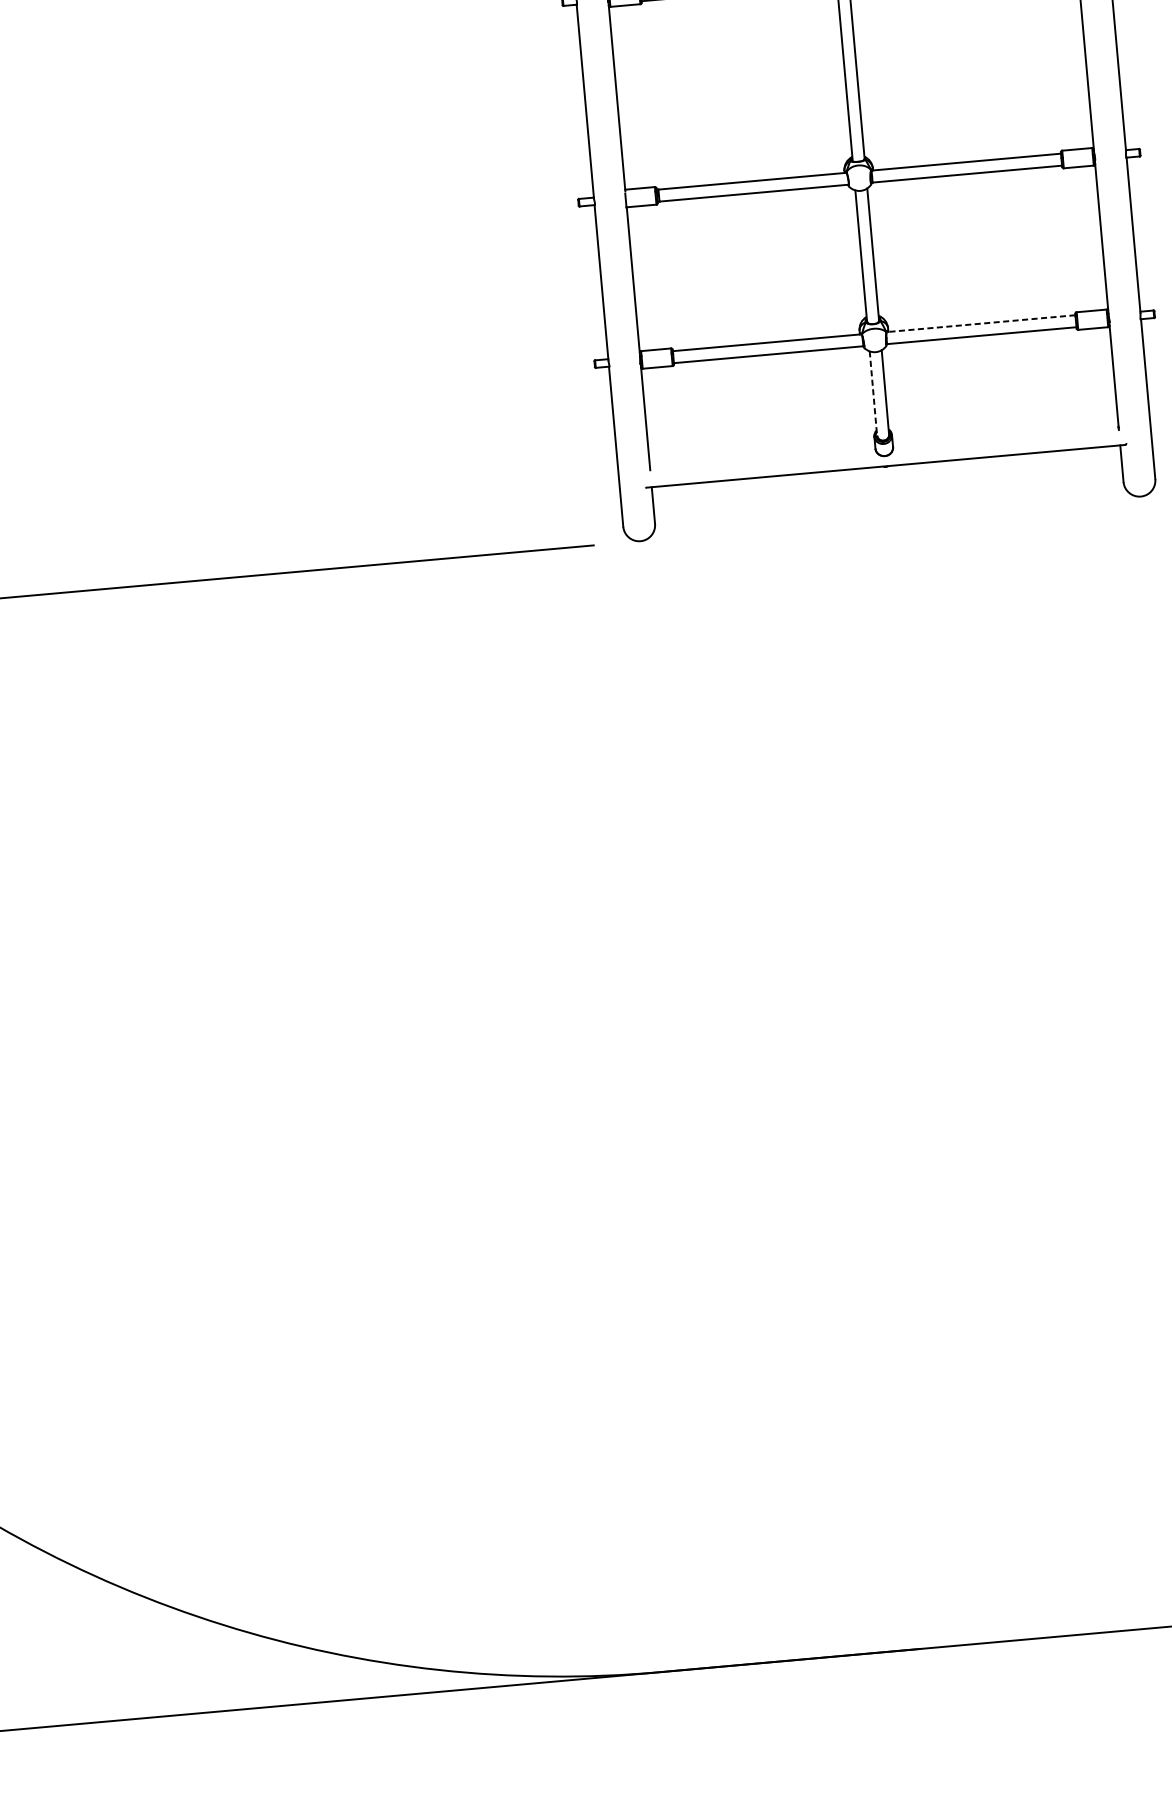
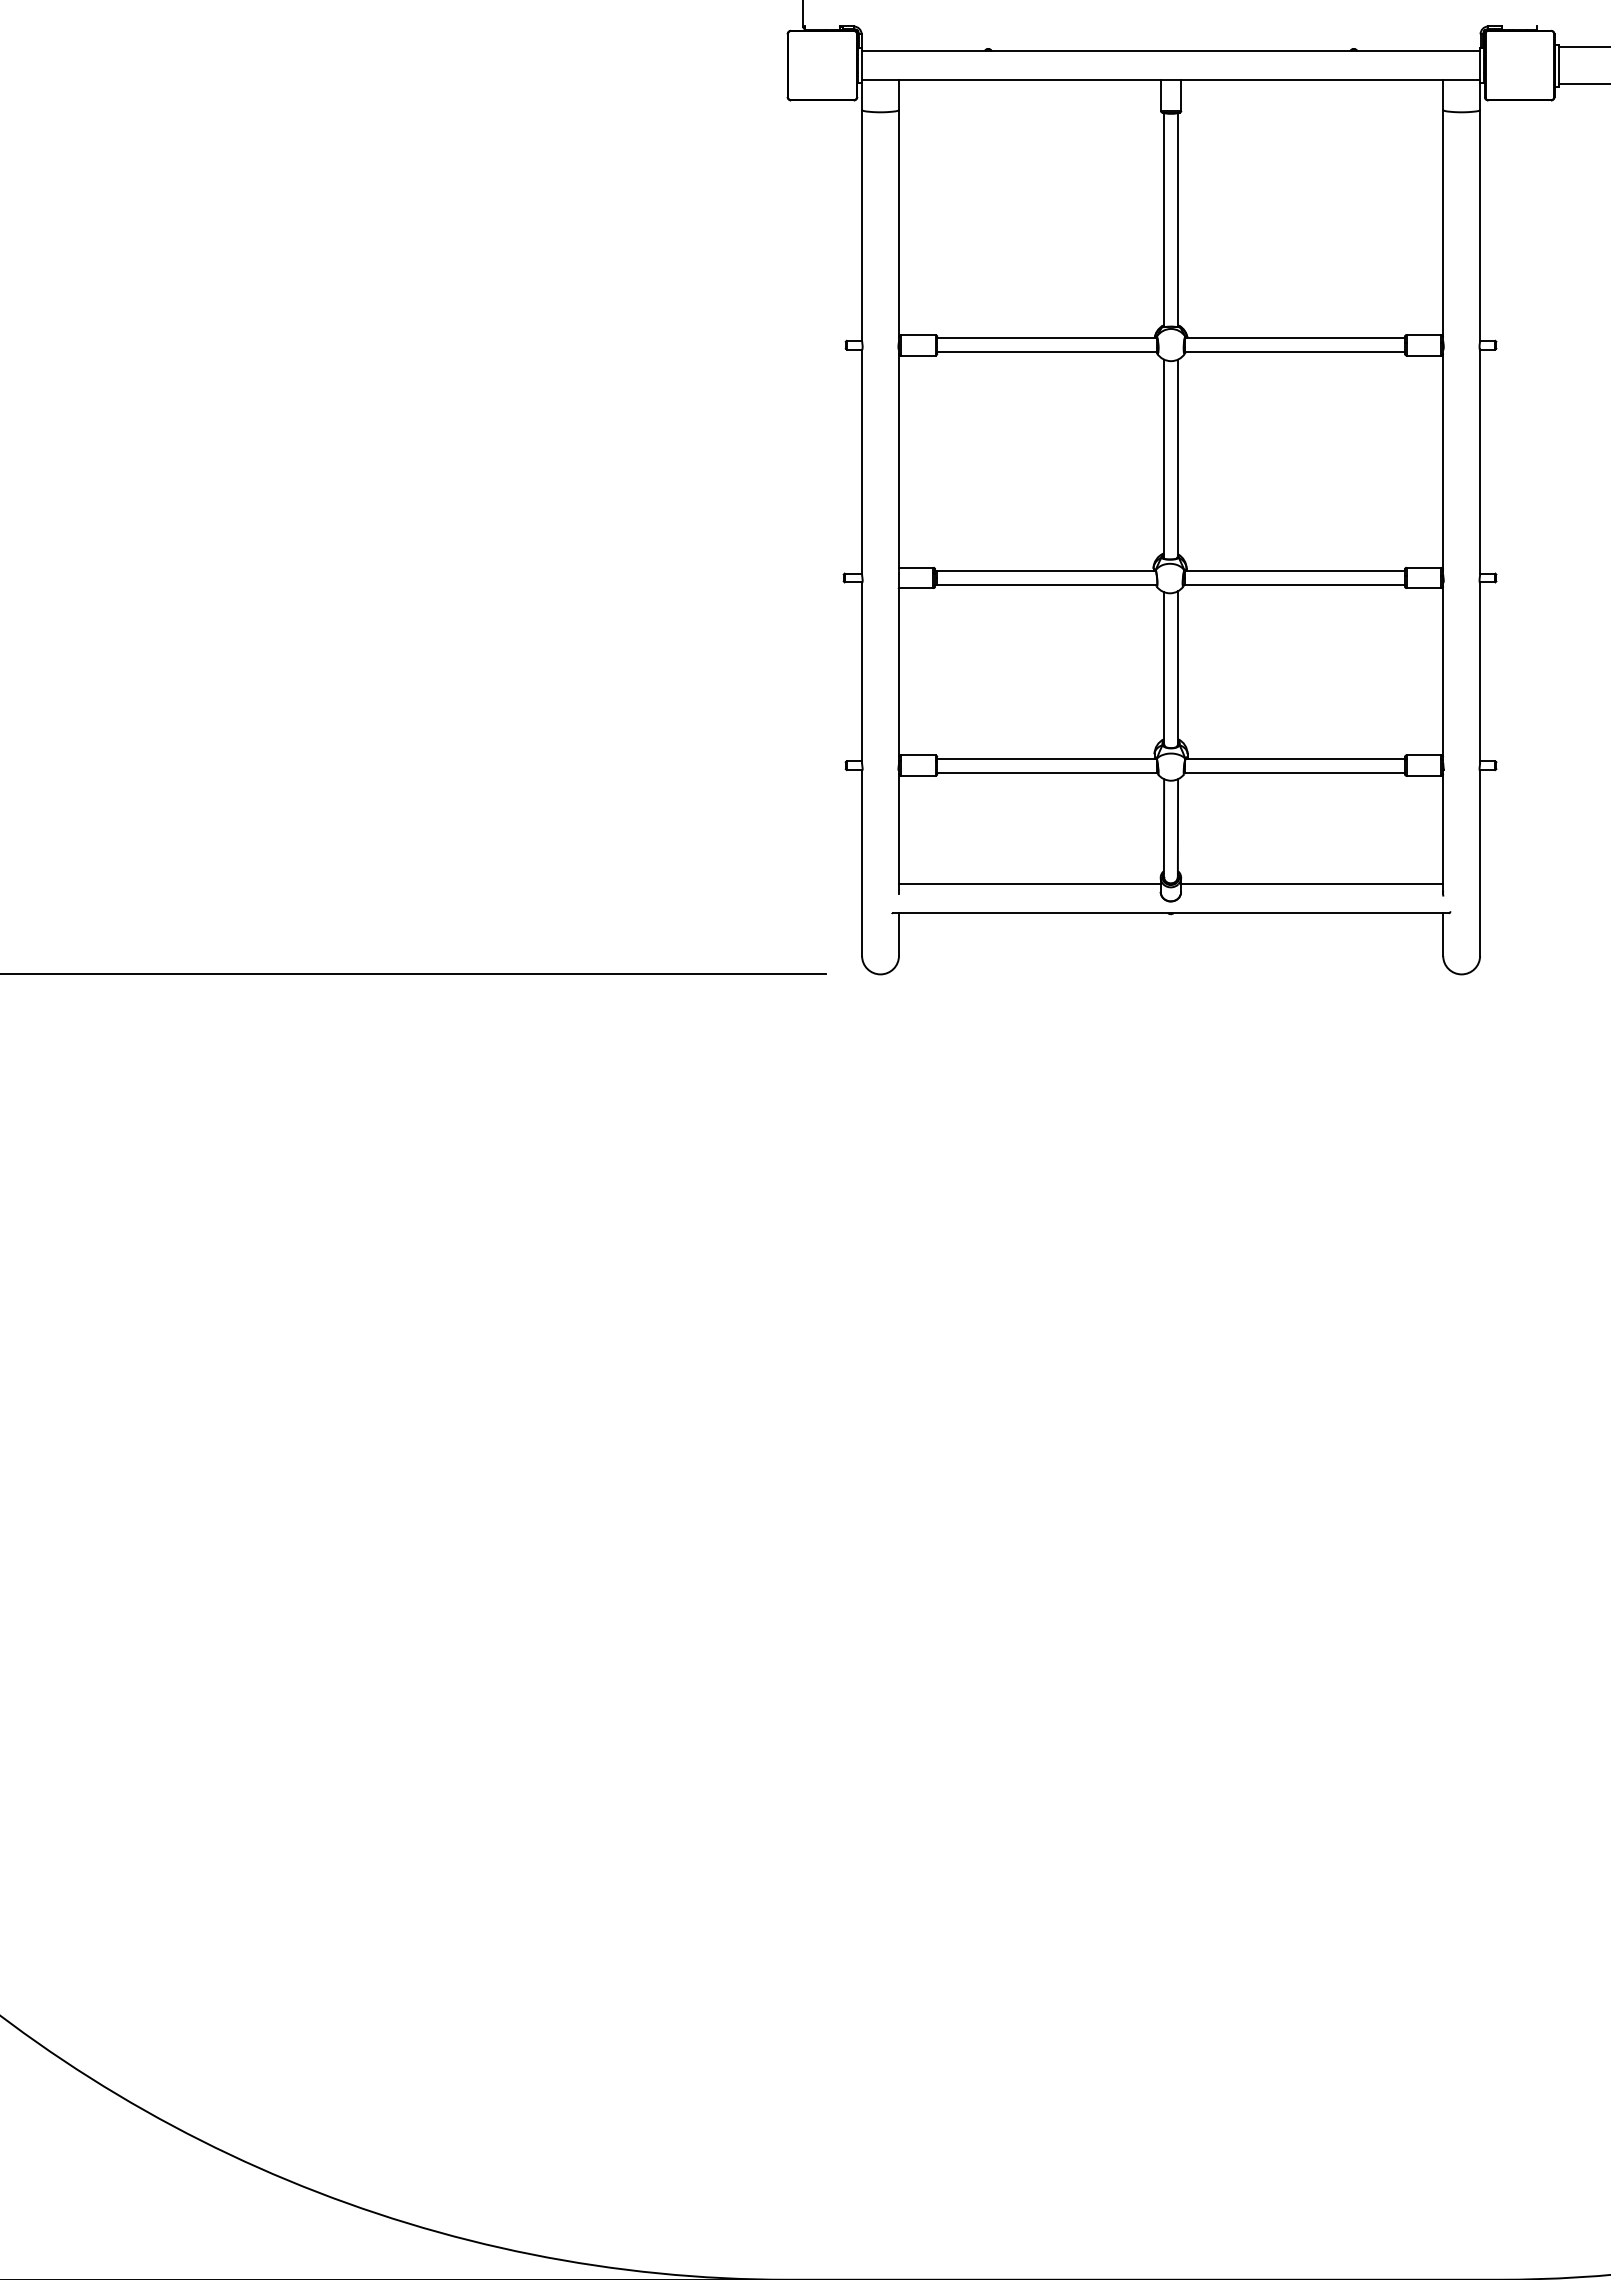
line: (981, 323) -> (1295, 758), dashed -> solid
line: (873, 393) -> (1164, 828), dashed -> solid
line: (1005, 429) -> (1312, 883), added
line: (761, 451) -> (1029, 883), added

